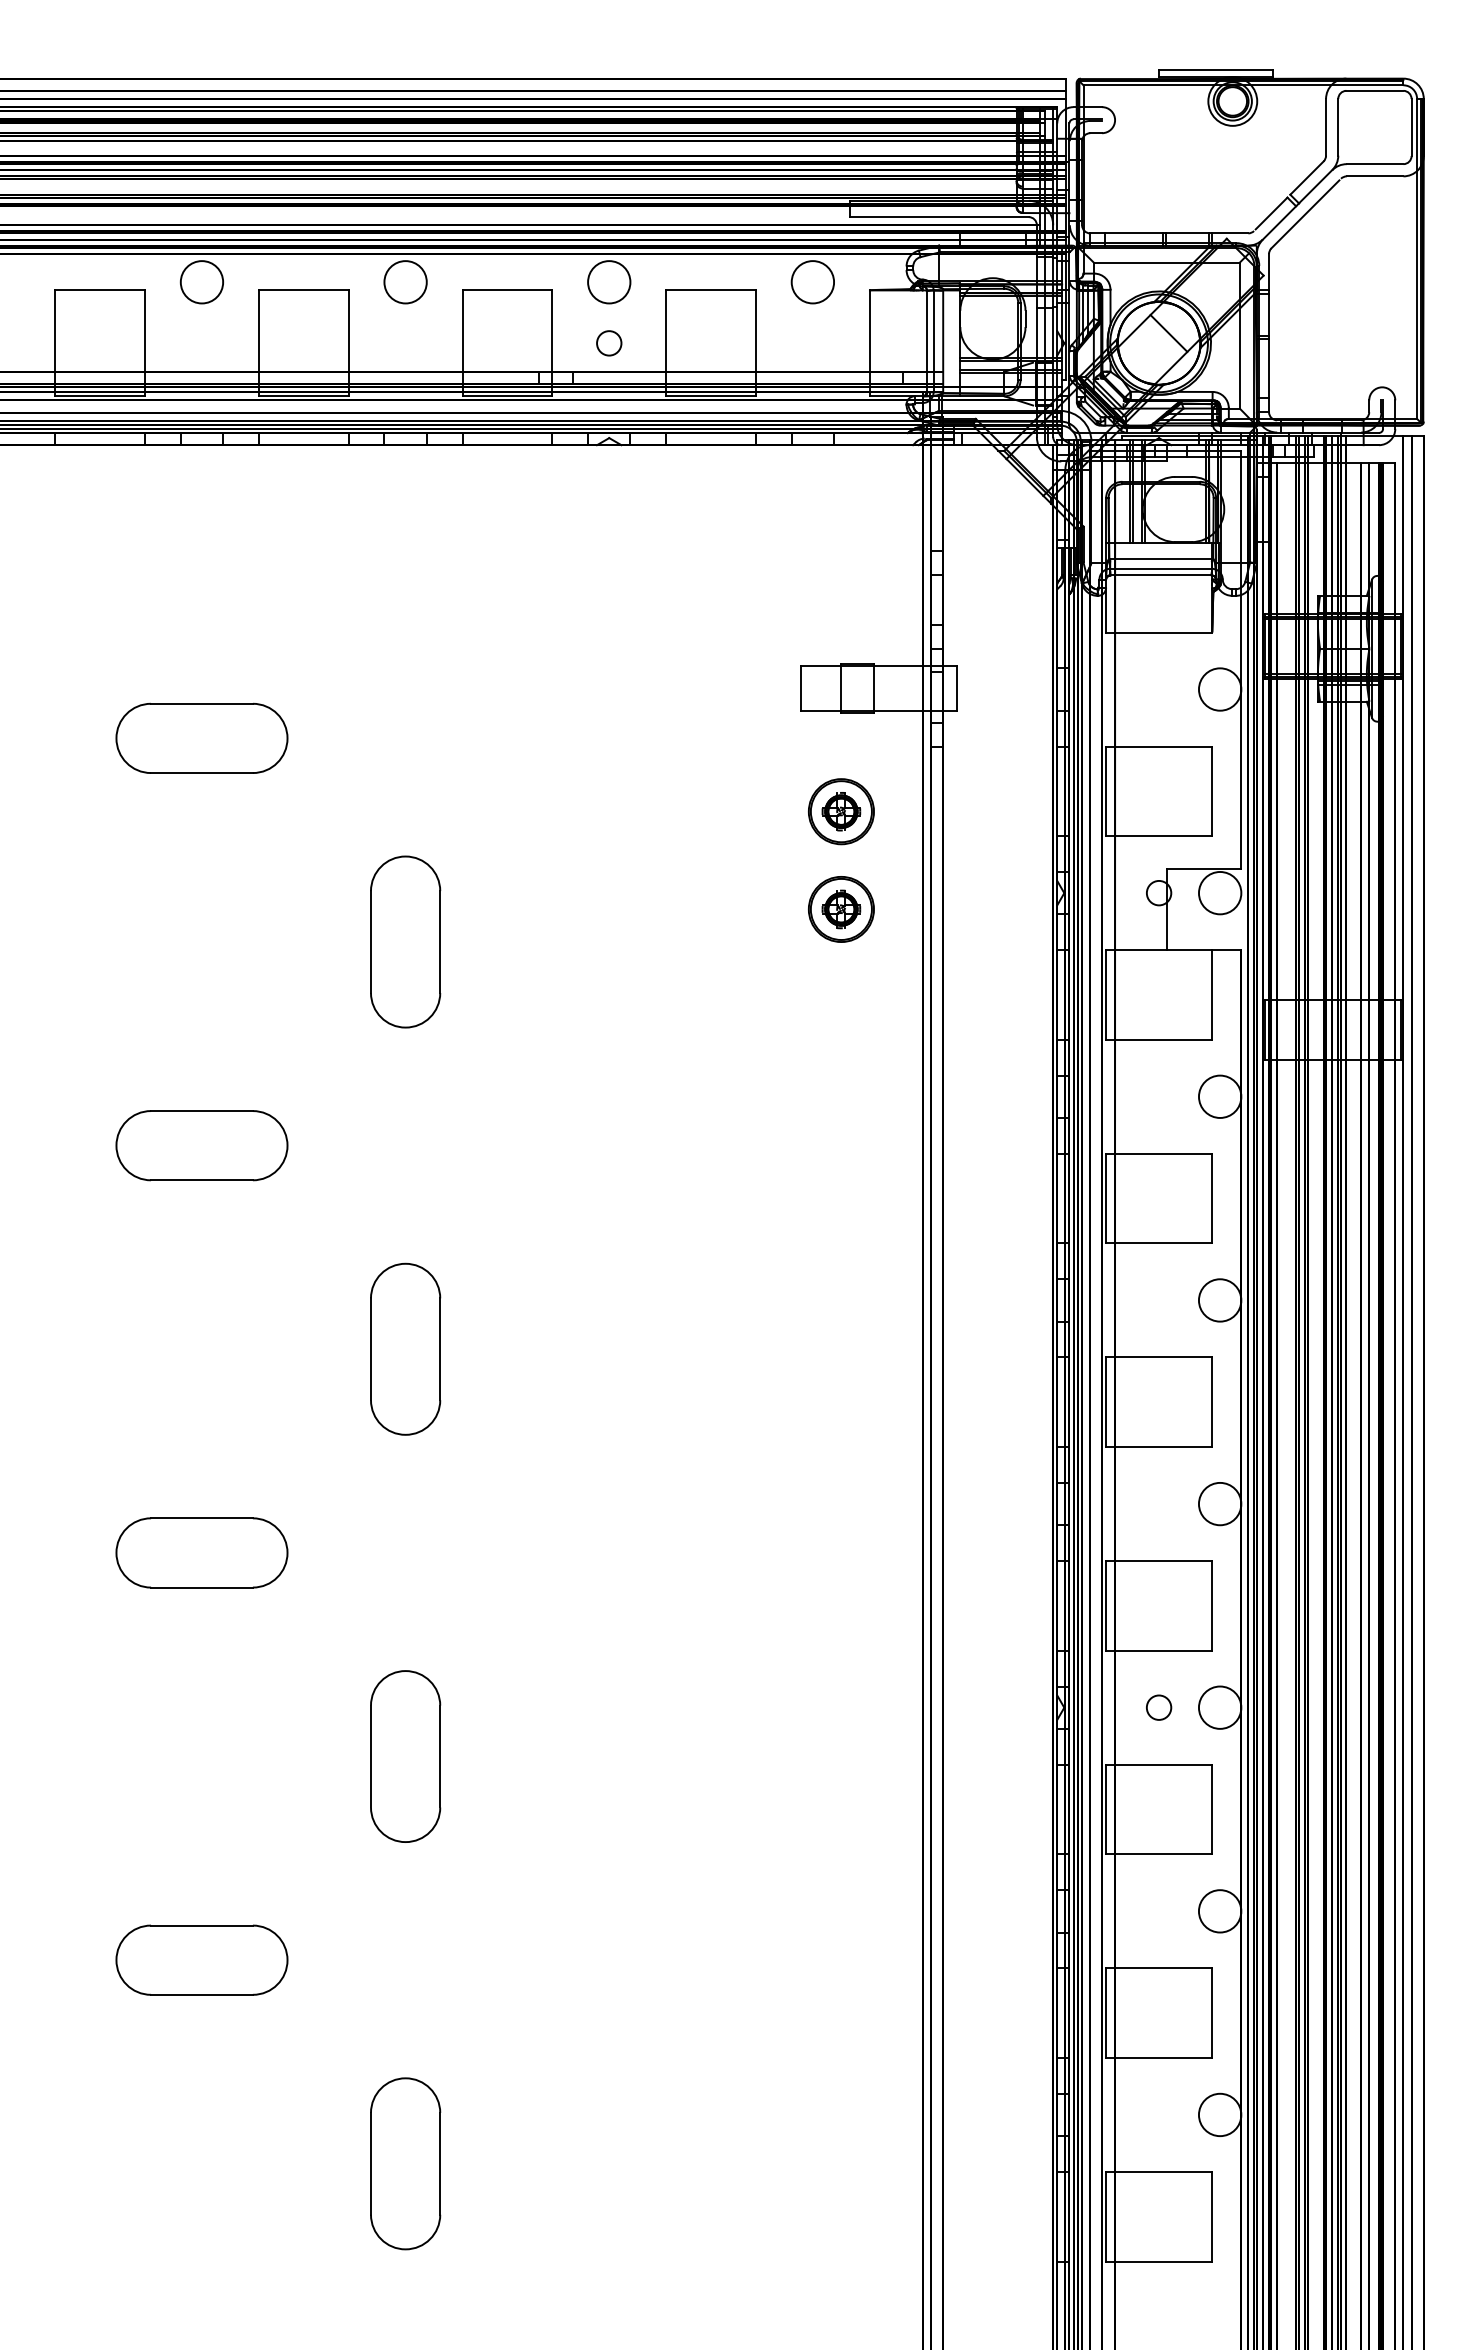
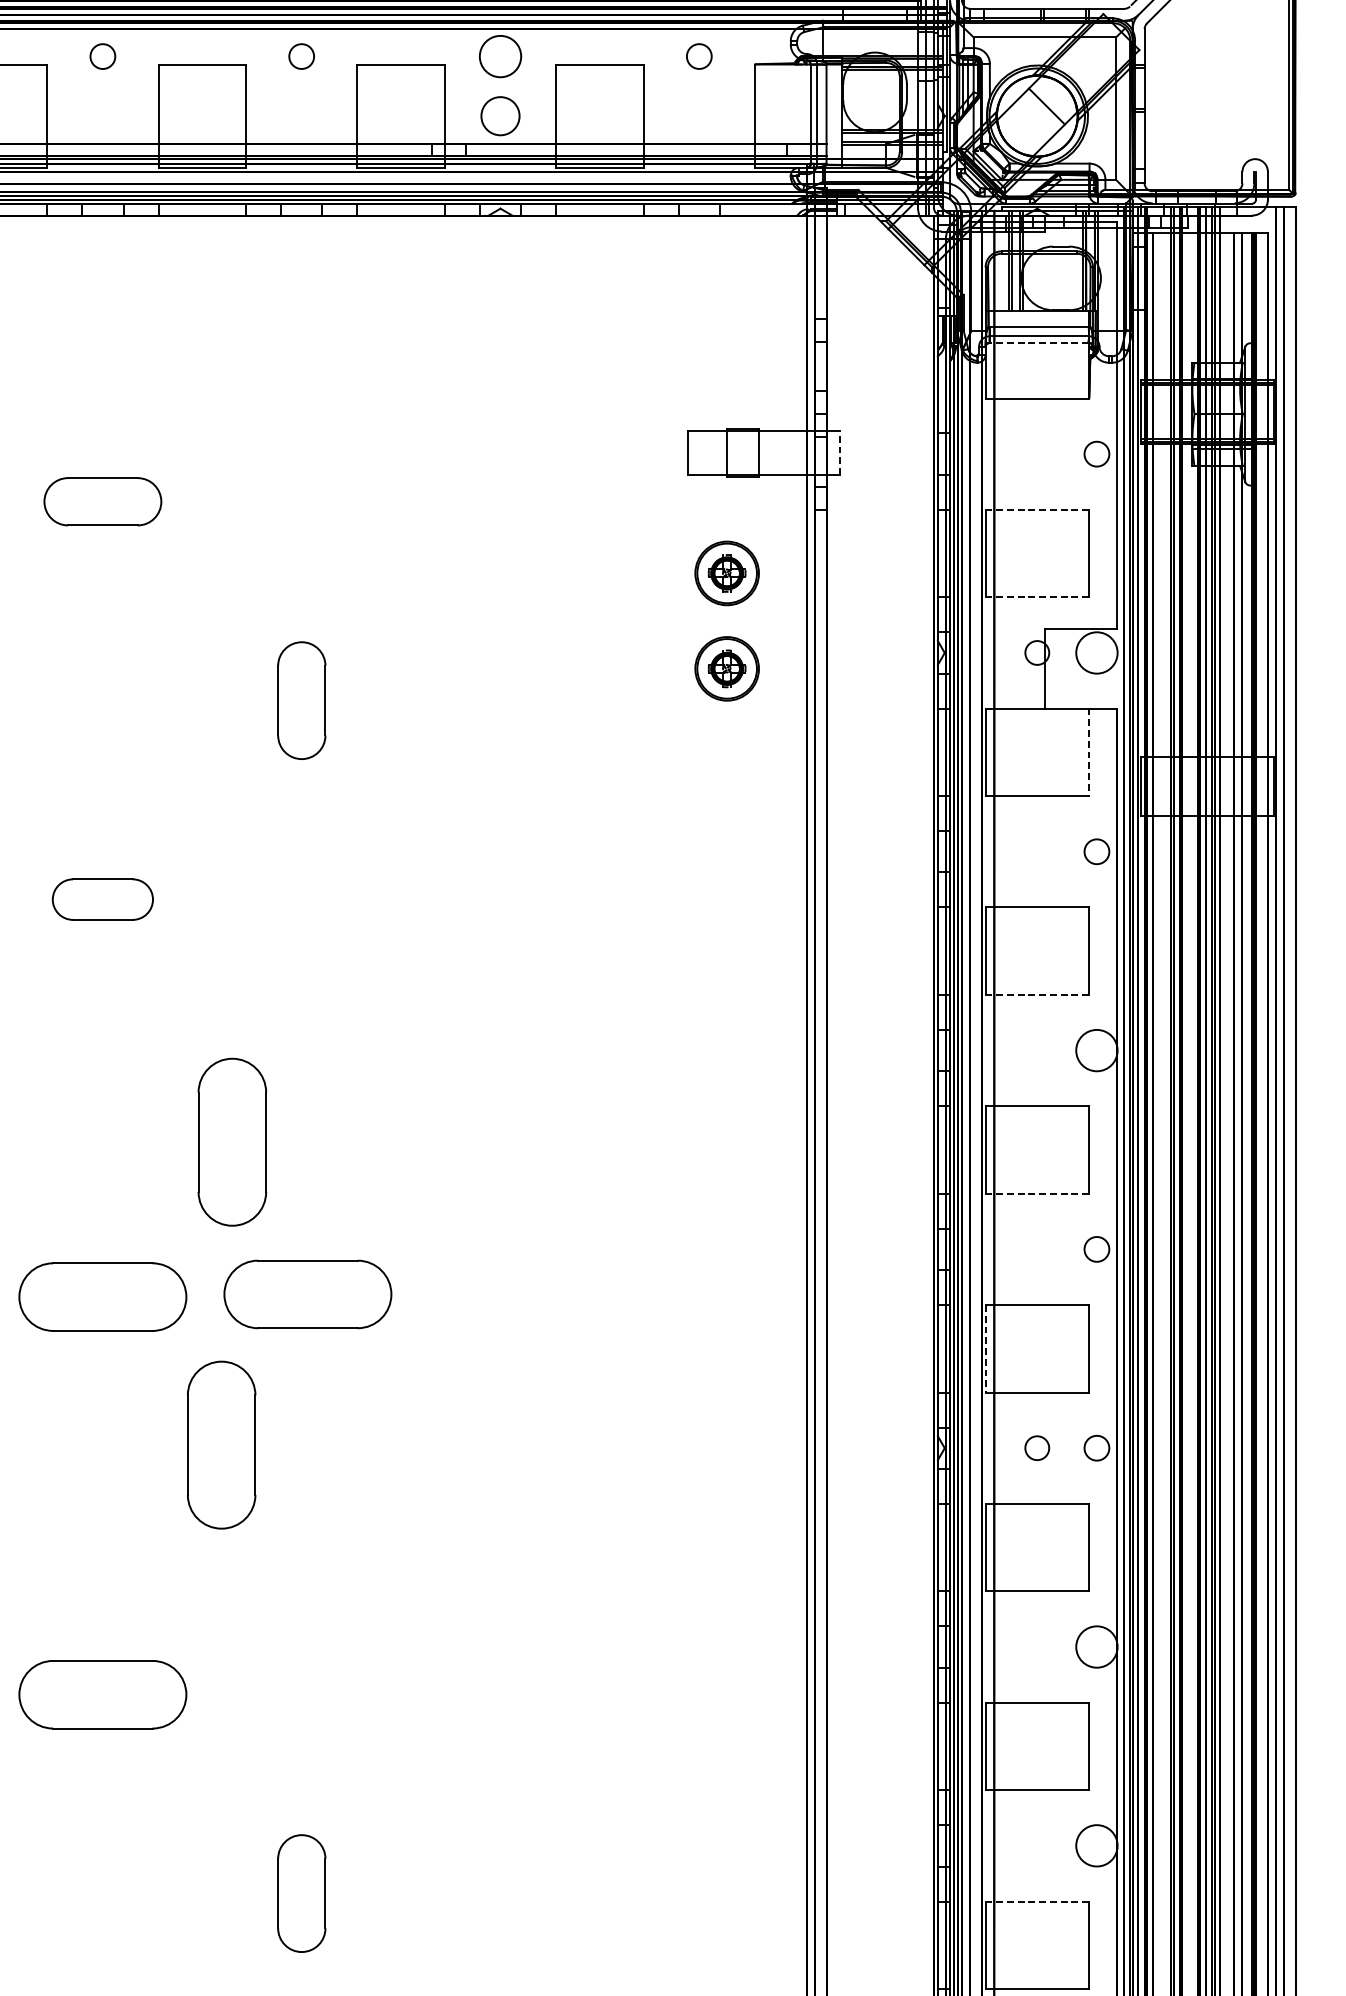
circle: (201, 282) -> (102, 56), size x0.6
circle: (405, 282) -> (301, 56), size x0.6
circle: (812, 282) -> (698, 56), size x0.6
circle: (609, 343) -> (500, 116), size x1.6
line: (1161, 575) -> (1039, 342), solid -> dashed
line: (957, 687) -> (840, 452), solid -> dashed
circle: (1219, 689) -> (1096, 454), size x0.6
part: (201, 737) -> (102, 501), size x0.7
line: (1159, 746) -> (1037, 509), solid -> dashed
line: (1159, 836) -> (1037, 597), solid -> dashed
part: (405, 941) -> (301, 700), size x0.7
line: (1212, 994) -> (1089, 751), solid -> dashed
circle: (1219, 1096) -> (1096, 851), size x0.6
part: (201, 1145) -> (102, 899), size x0.6
line: (1159, 1243) -> (1037, 995), solid -> dashed
part: (405, 1348) -> (232, 1141), moved
line: (1159, 1447) -> (1037, 1194), solid -> dashed
circle: (1219, 1503) -> (1096, 1248), size x0.6
part: (411, 1549) -> (307, 1293), added
line: (1106, 1605) -> (985, 1348), solid -> dashed
circle: (1219, 1707) -> (1096, 1448), size x0.6
part: (405, 1756) -> (221, 1445), moved
part: (405, 2163) -> (301, 1893), size x0.7
line: (1159, 2171) -> (1037, 1901), solid -> dashed

